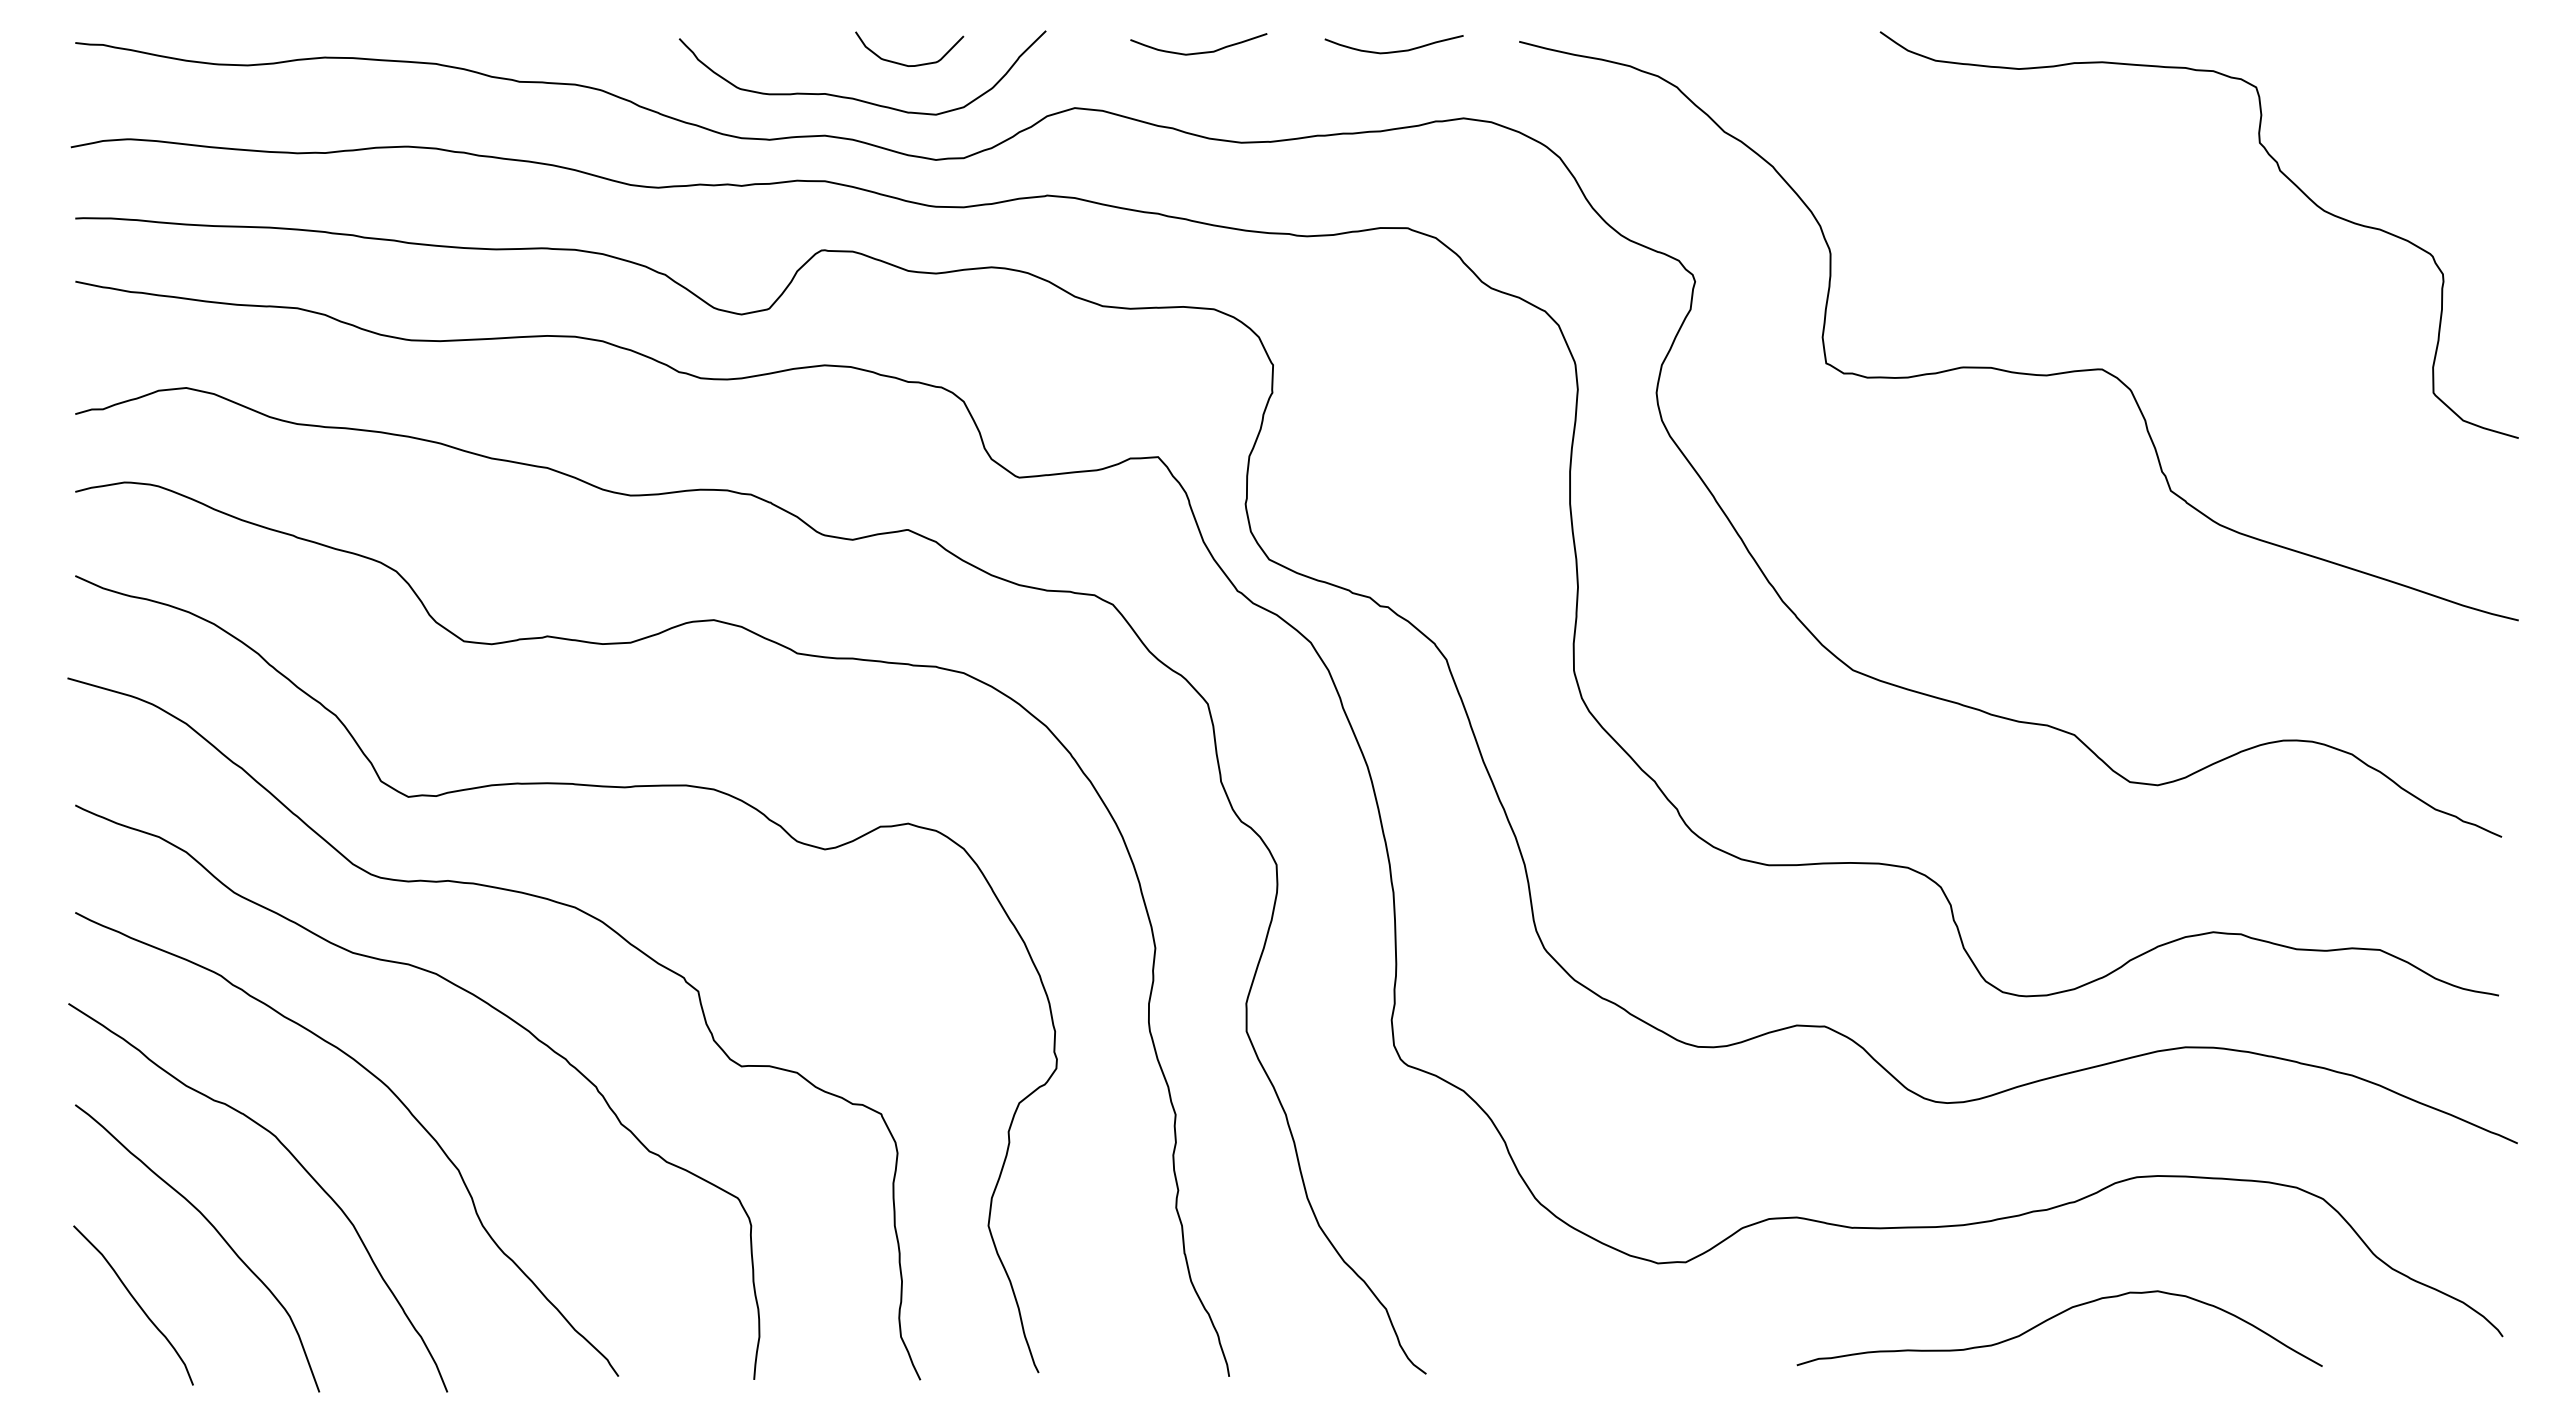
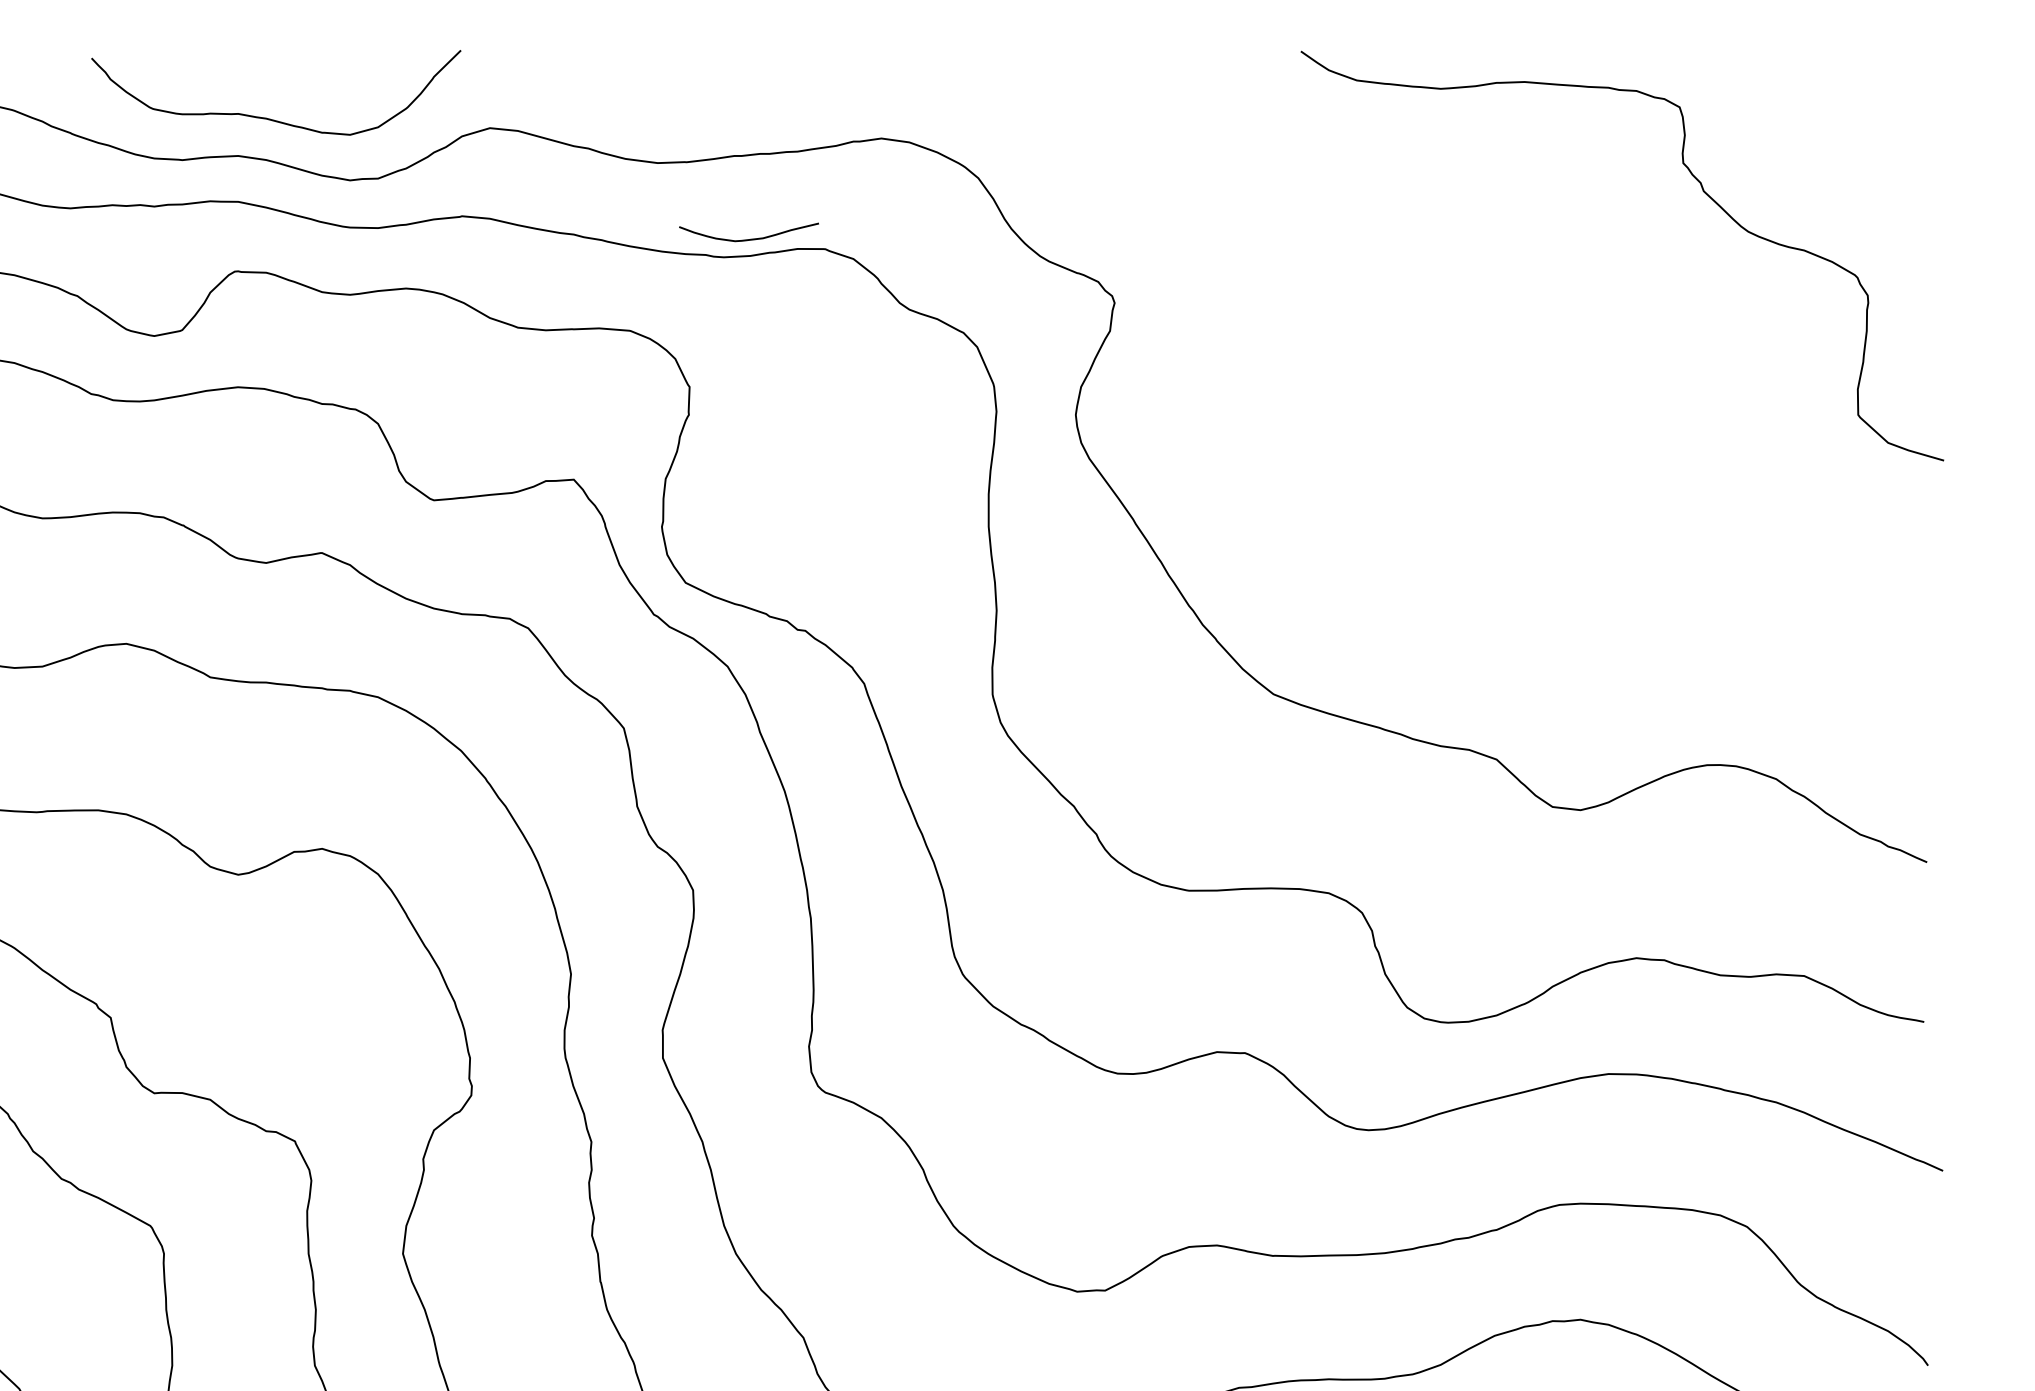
curve: (1396, 50) -> (751, 238), moved
curve: (1198, 52) -> (614, 72), removed
curve: (906, 64) -> (320, 84), removed
curve: (2009, 370) -> (1431, 392), removed

